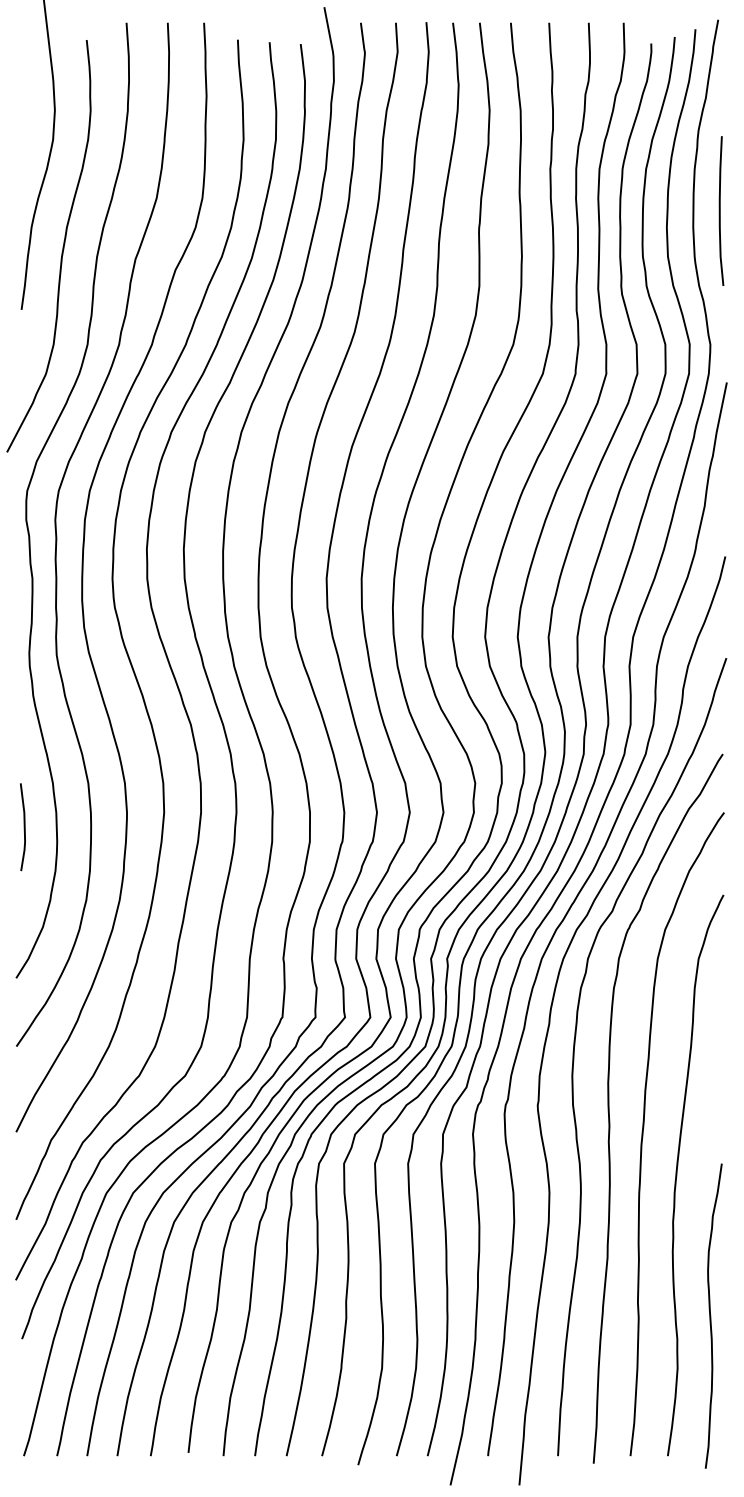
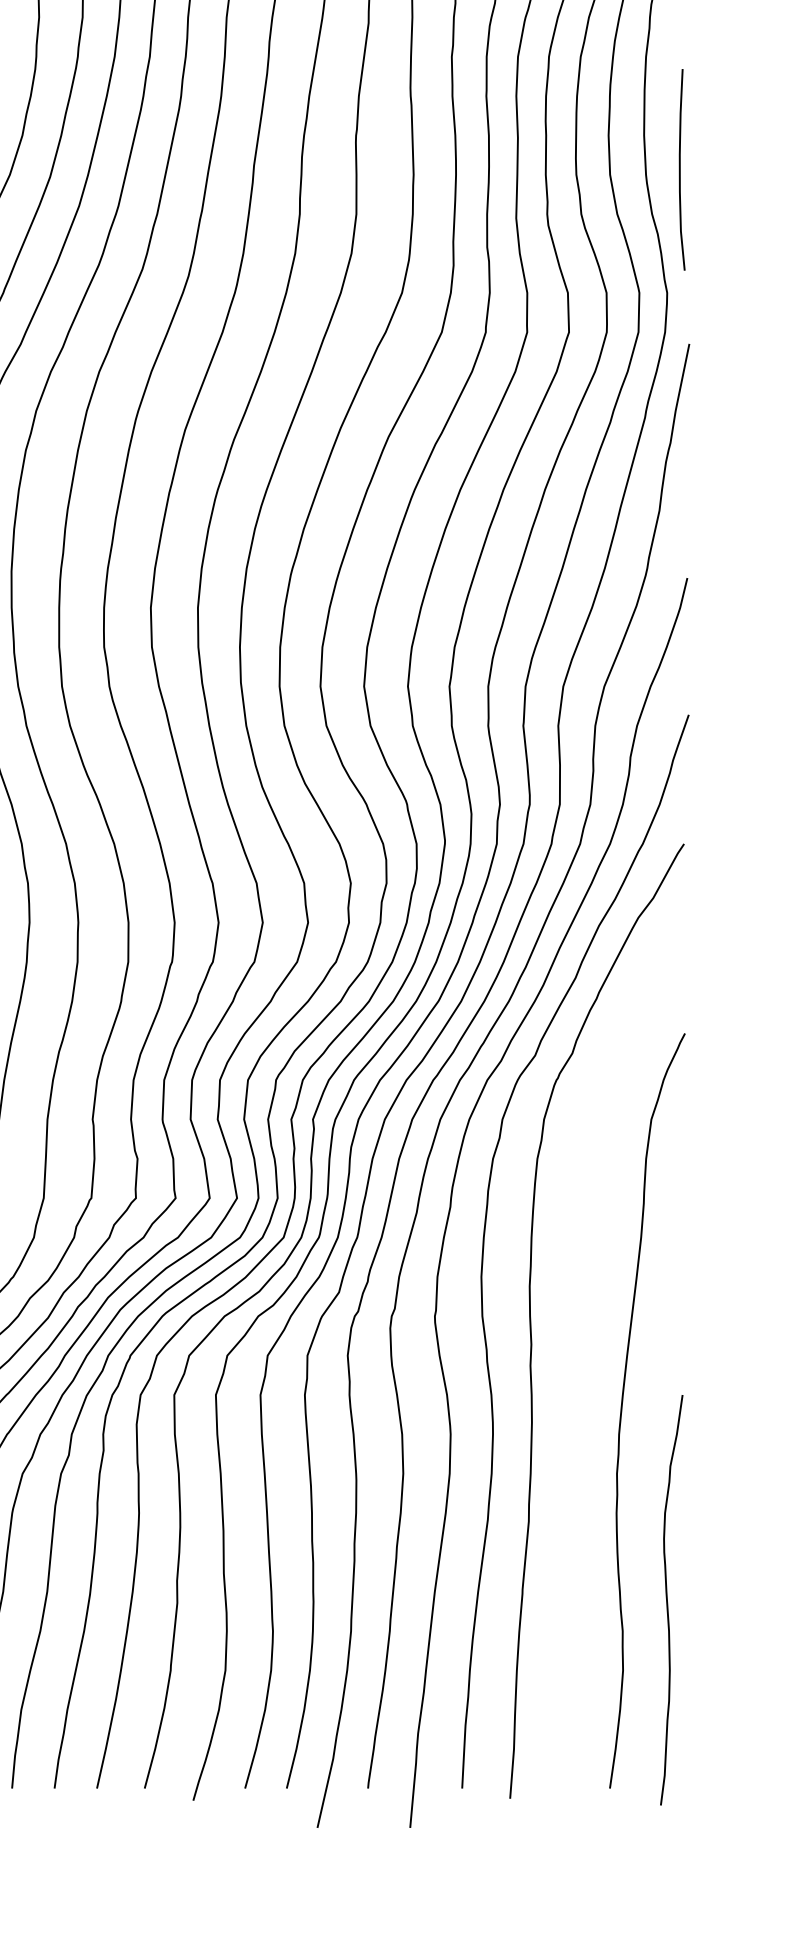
curve: (720, 210) -> (680, 169), moved
curve: (644, 1127) -> (578, 1346), removed

